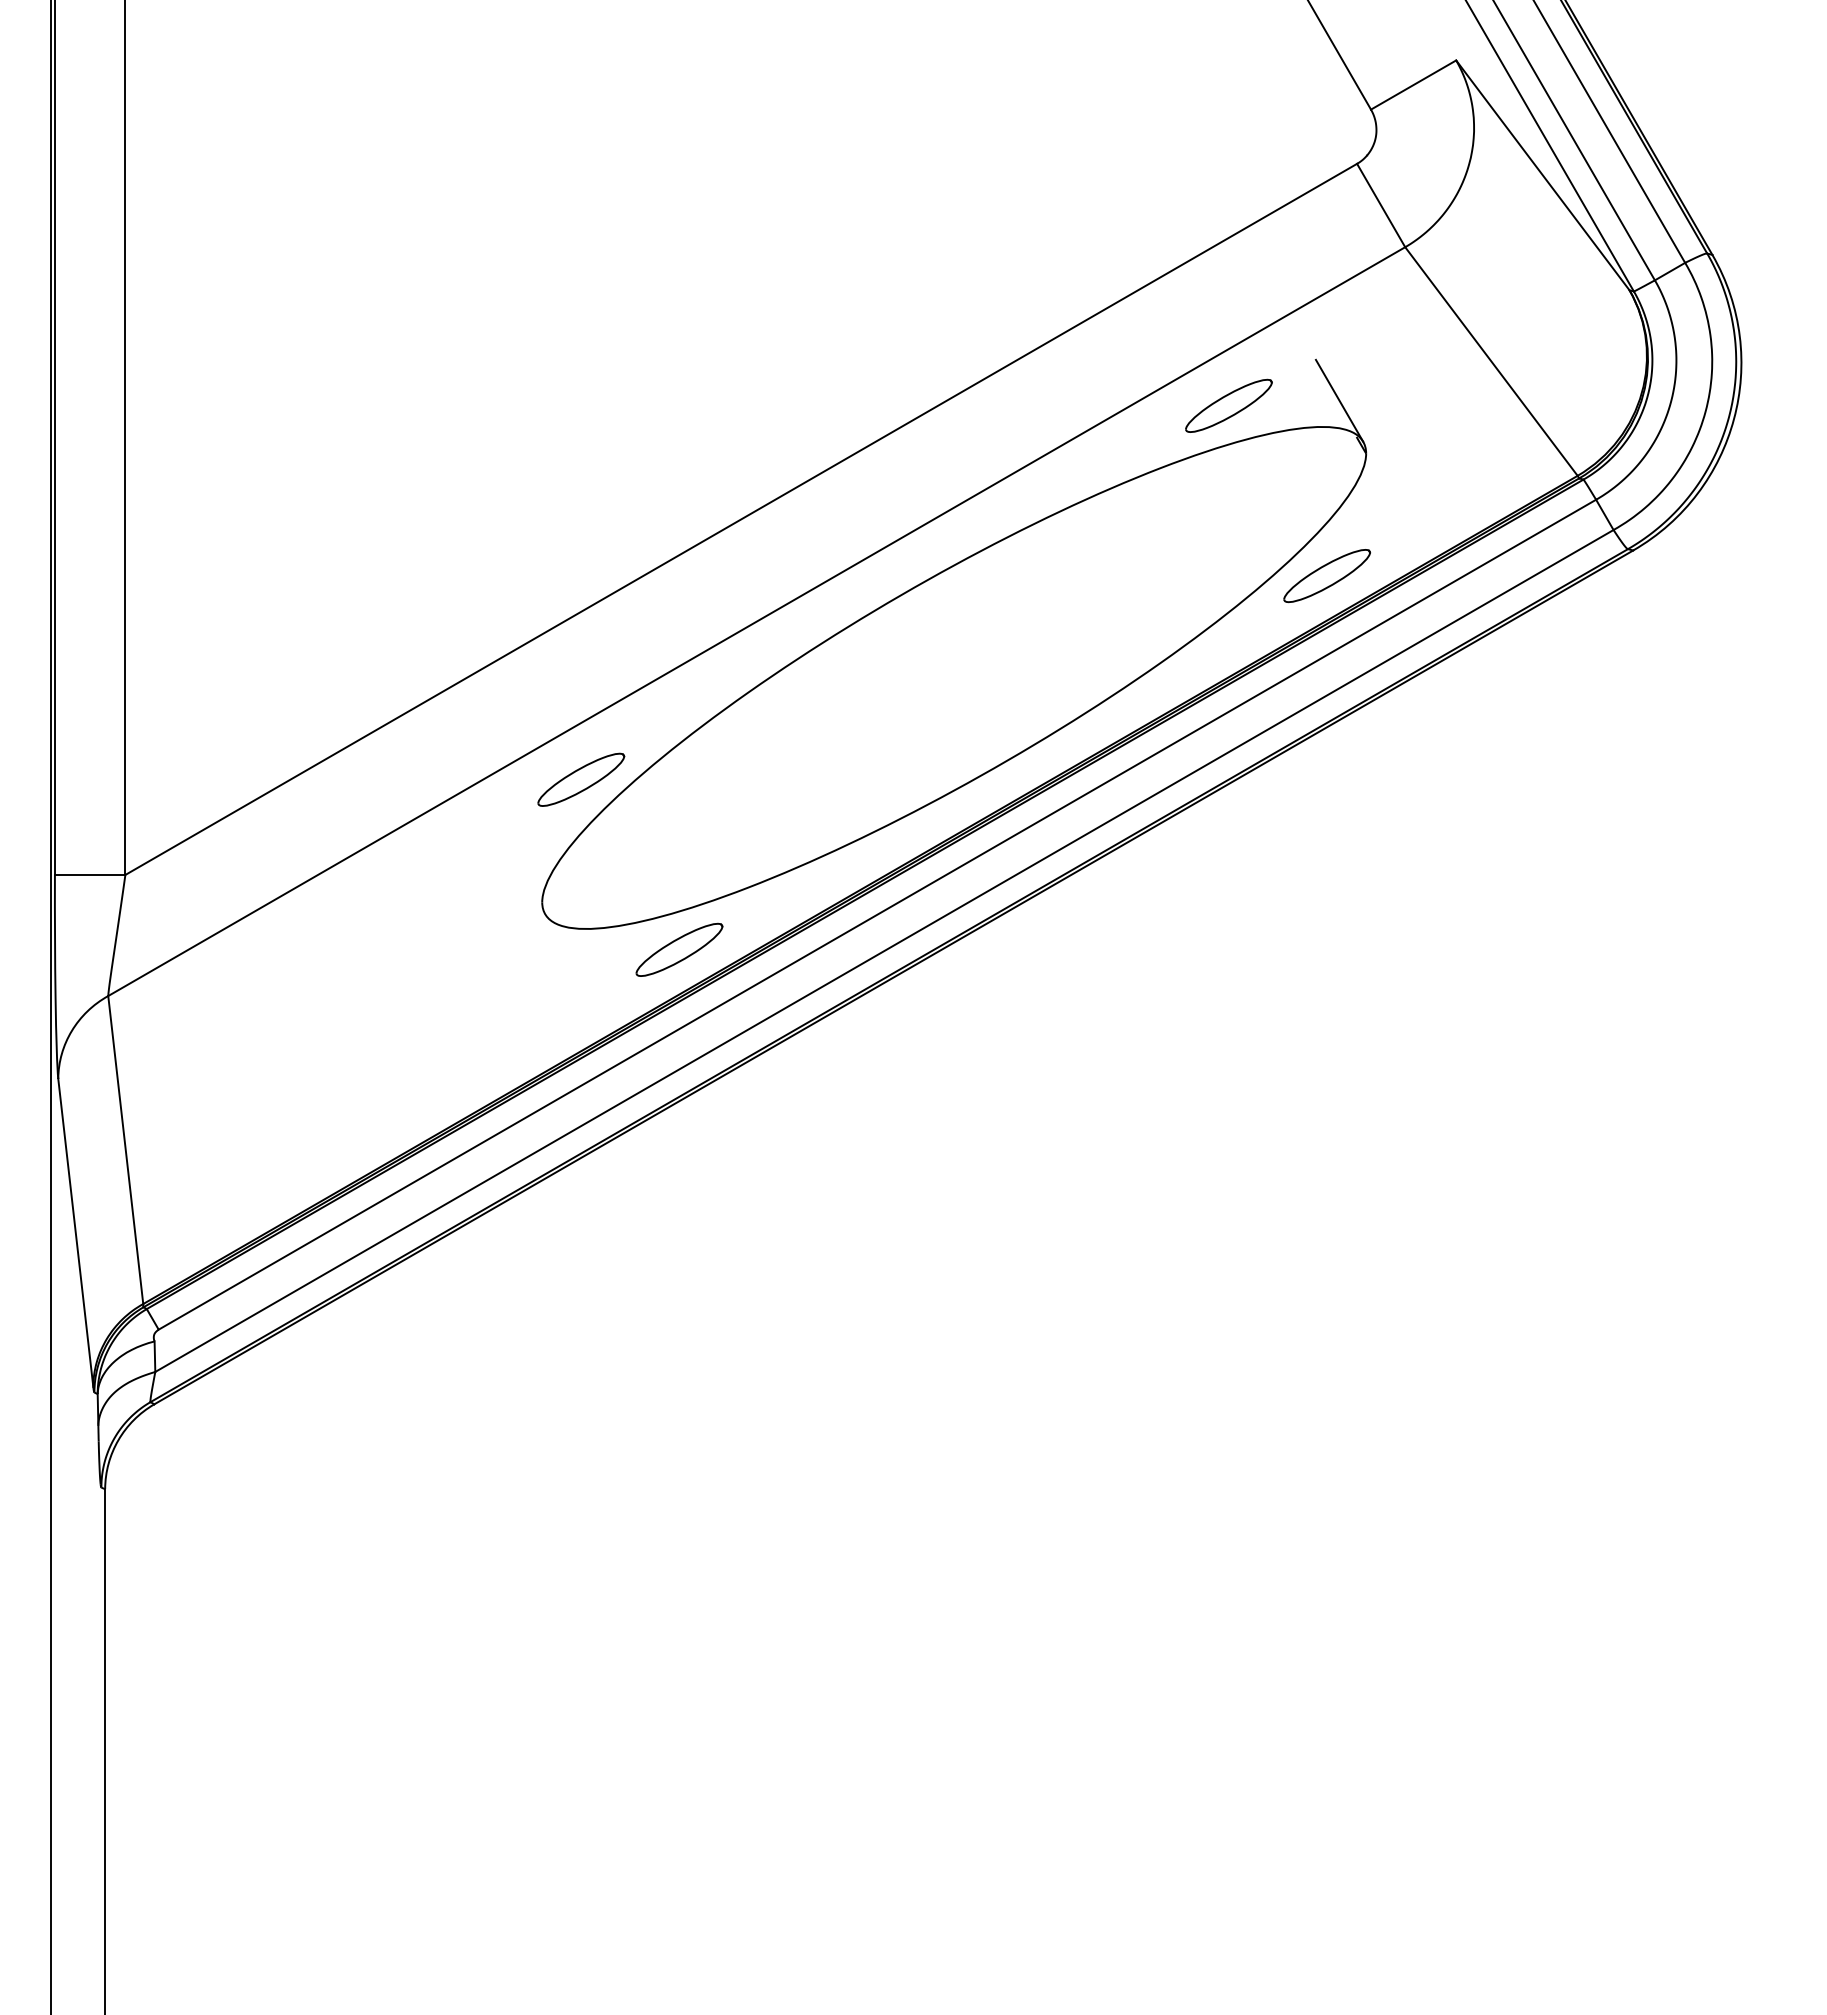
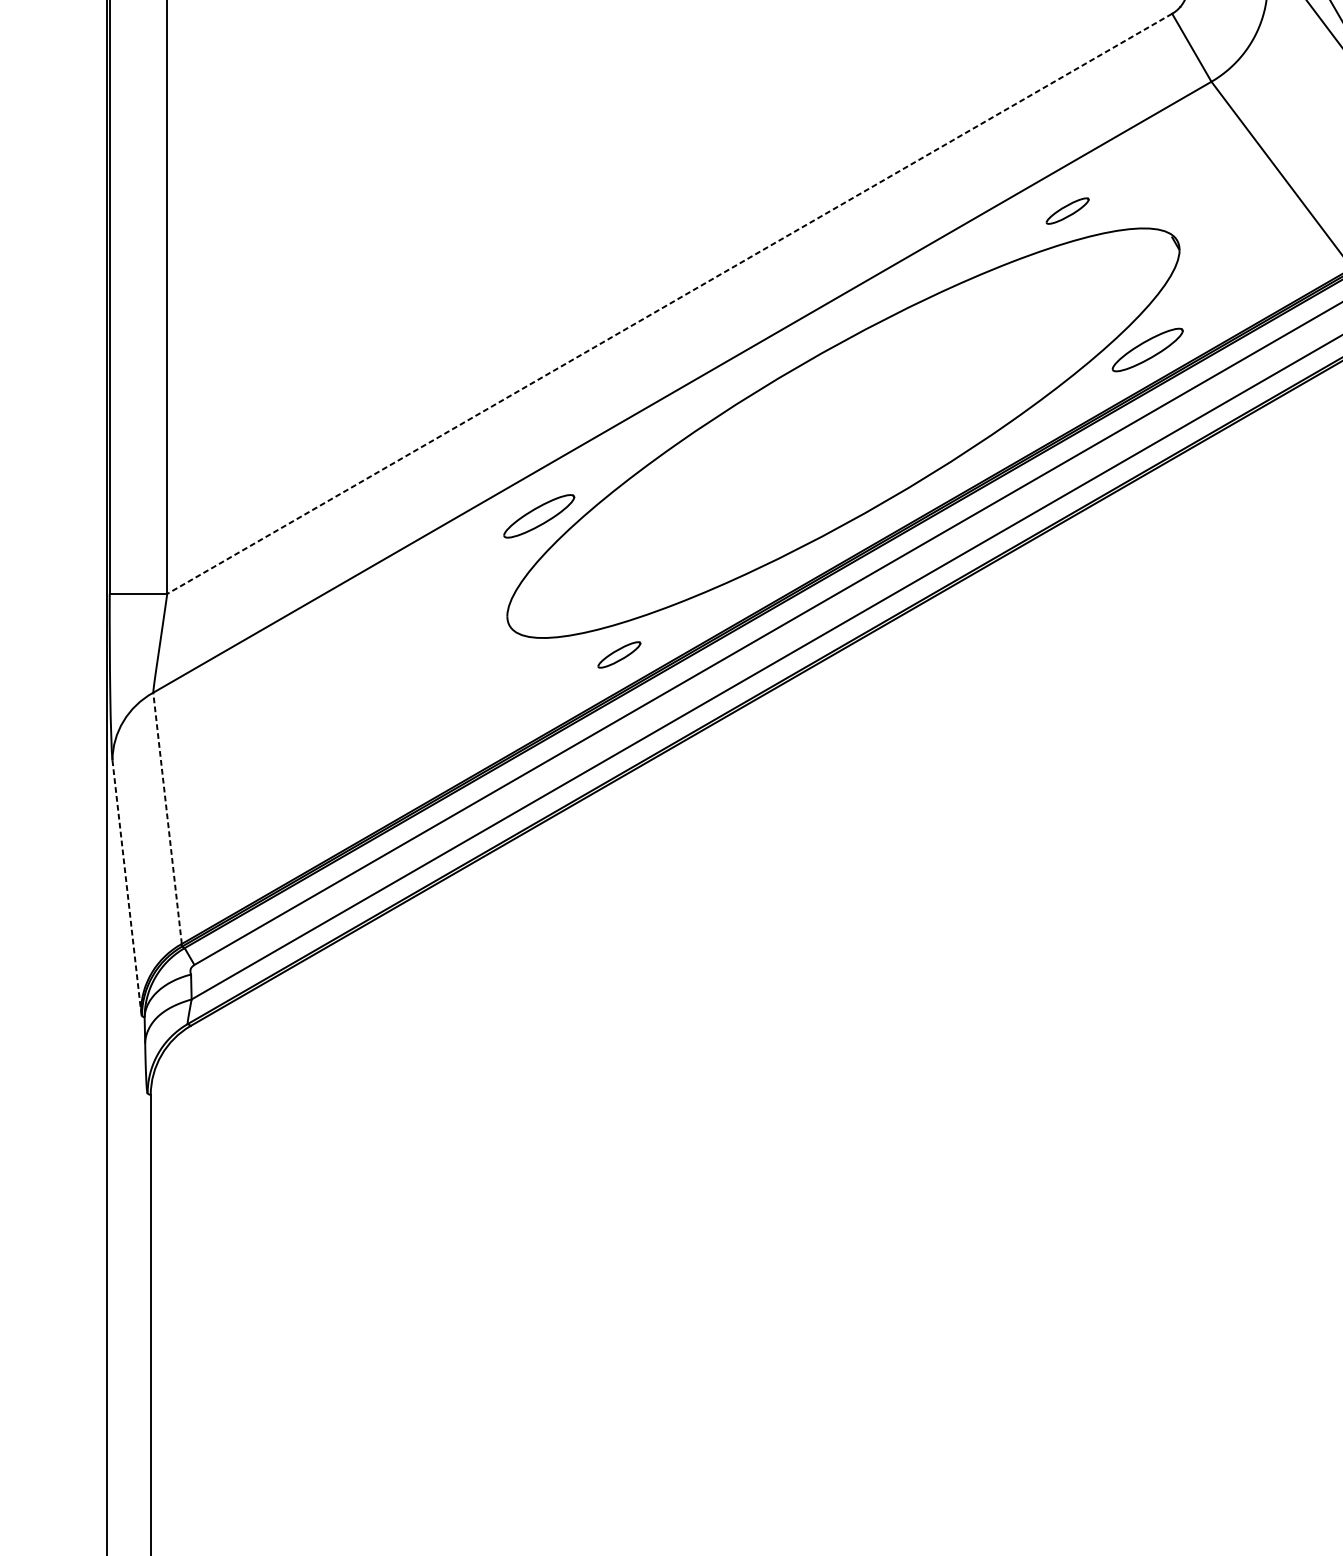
line: (1339, 400) -> (1157, 206), removed
part: (1228, 405) -> (1067, 210), size x0.6
line: (740, 519) -> (669, 303), solid -> dashed
part: (679, 949) -> (619, 654), size x0.6
line: (125, 1150) -> (167, 818), solid -> dashed
line: (75, 1232) -> (126, 885), solid -> dashed

